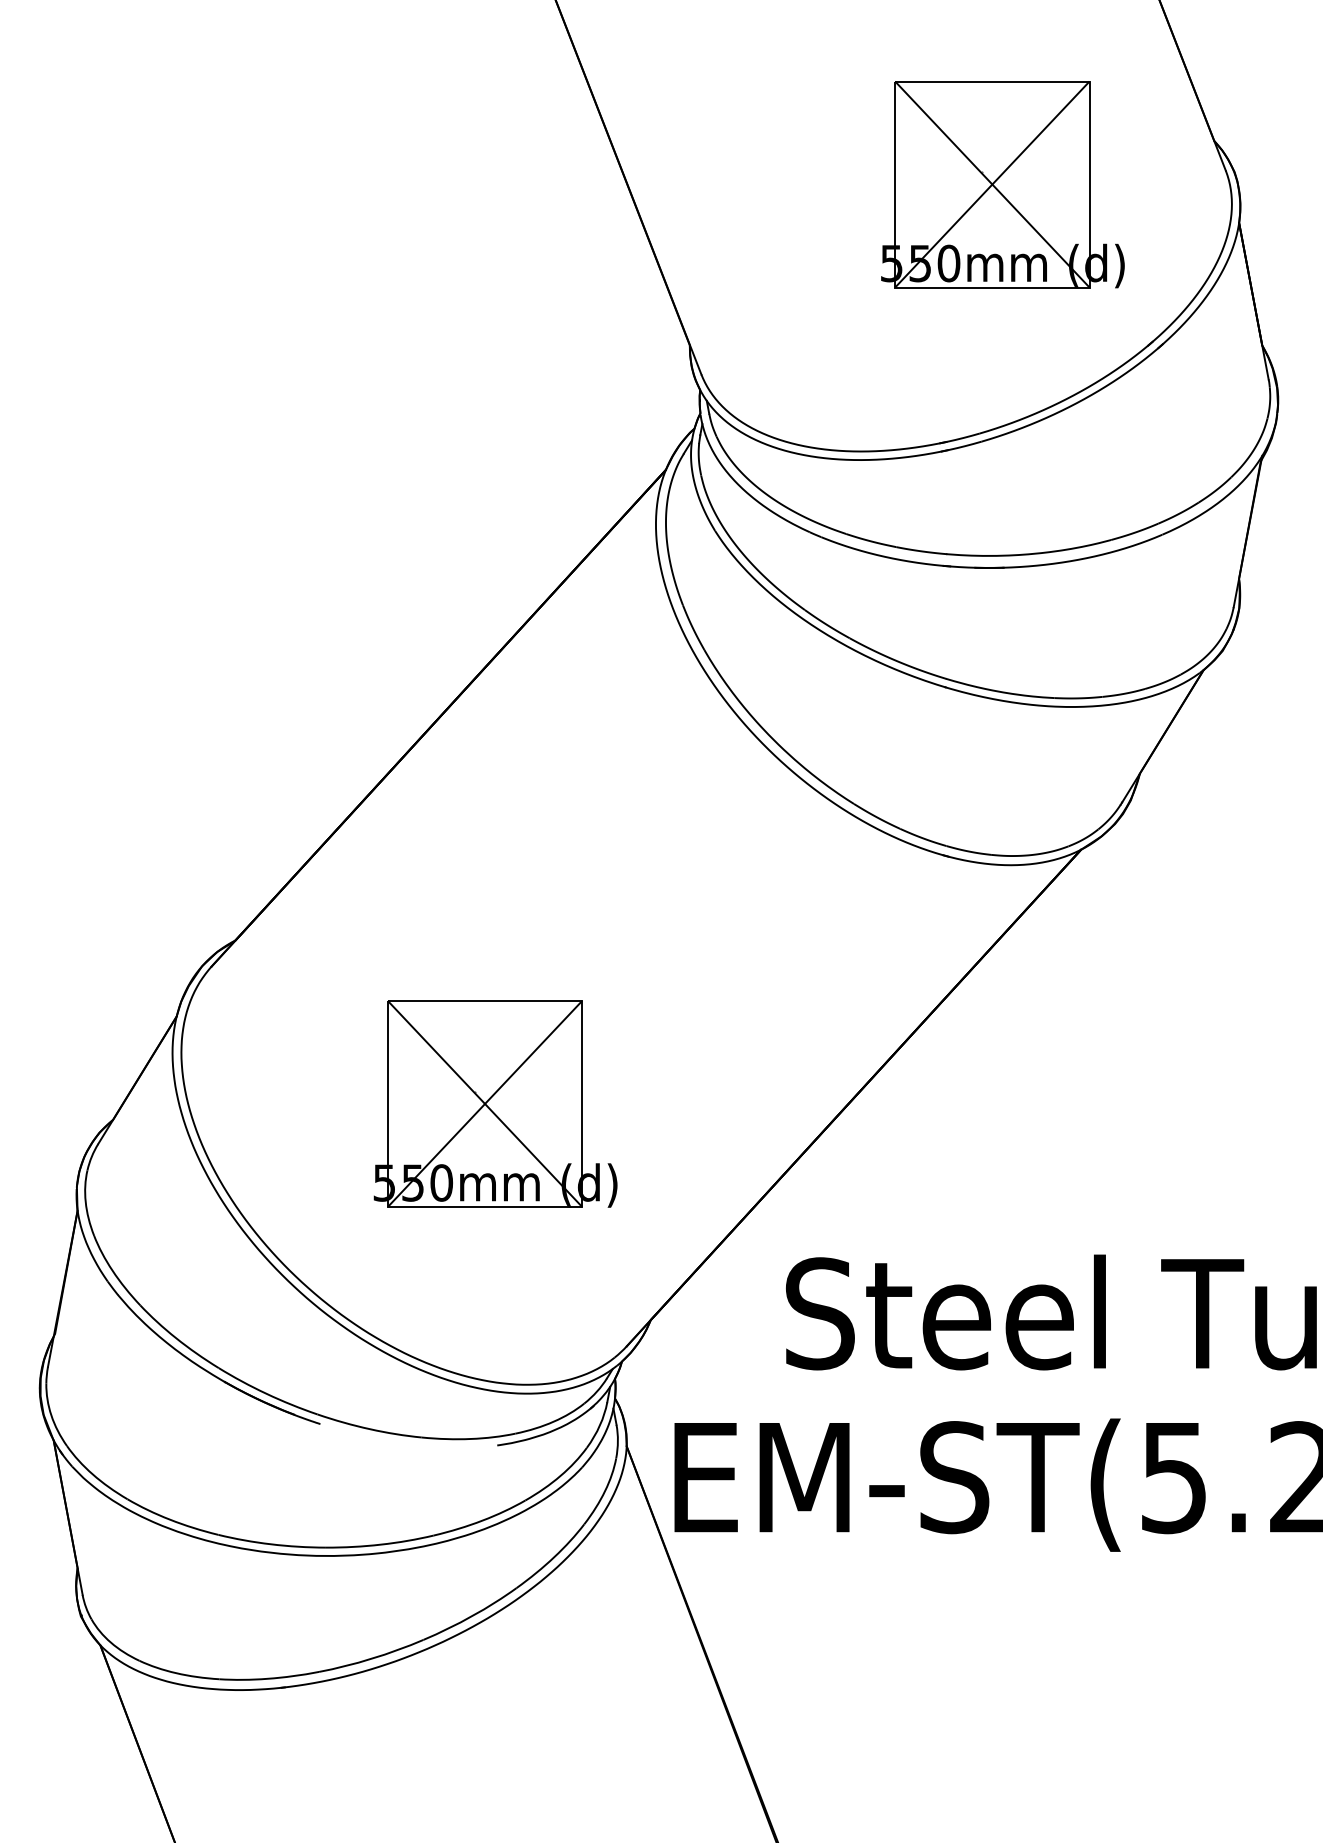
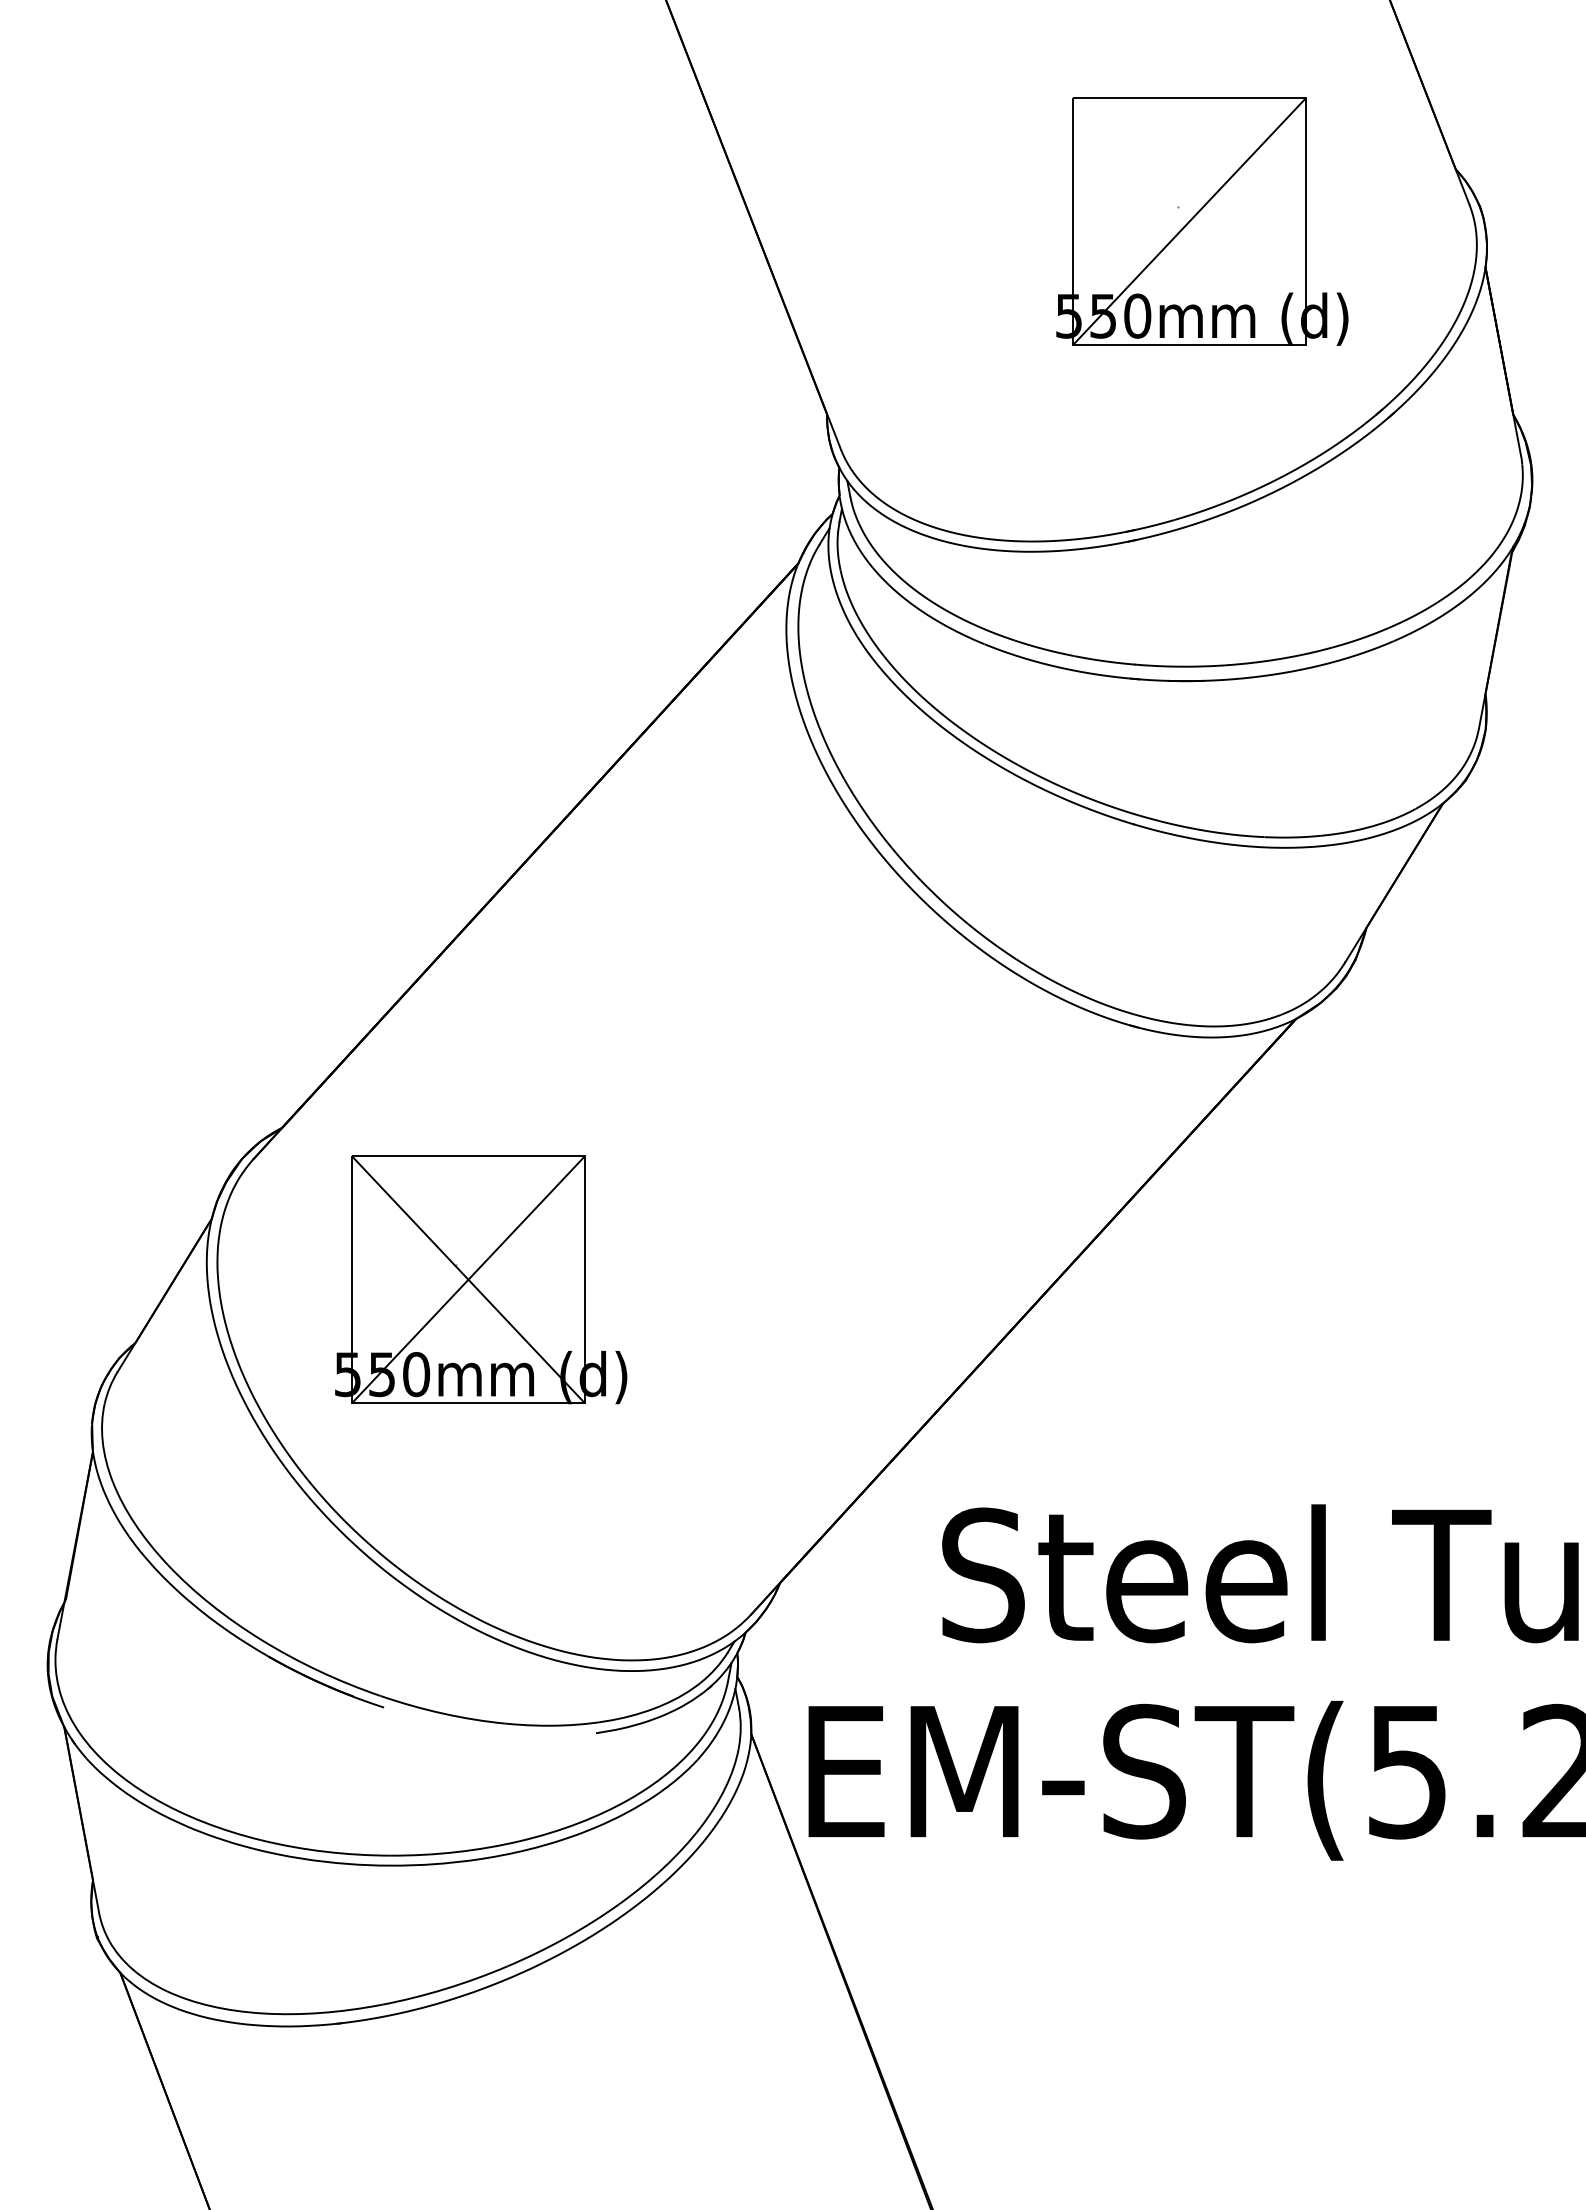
line: (992, 183) -> (1189, 220), removed
part: (495, 1103) -> (481, 1279), moved

